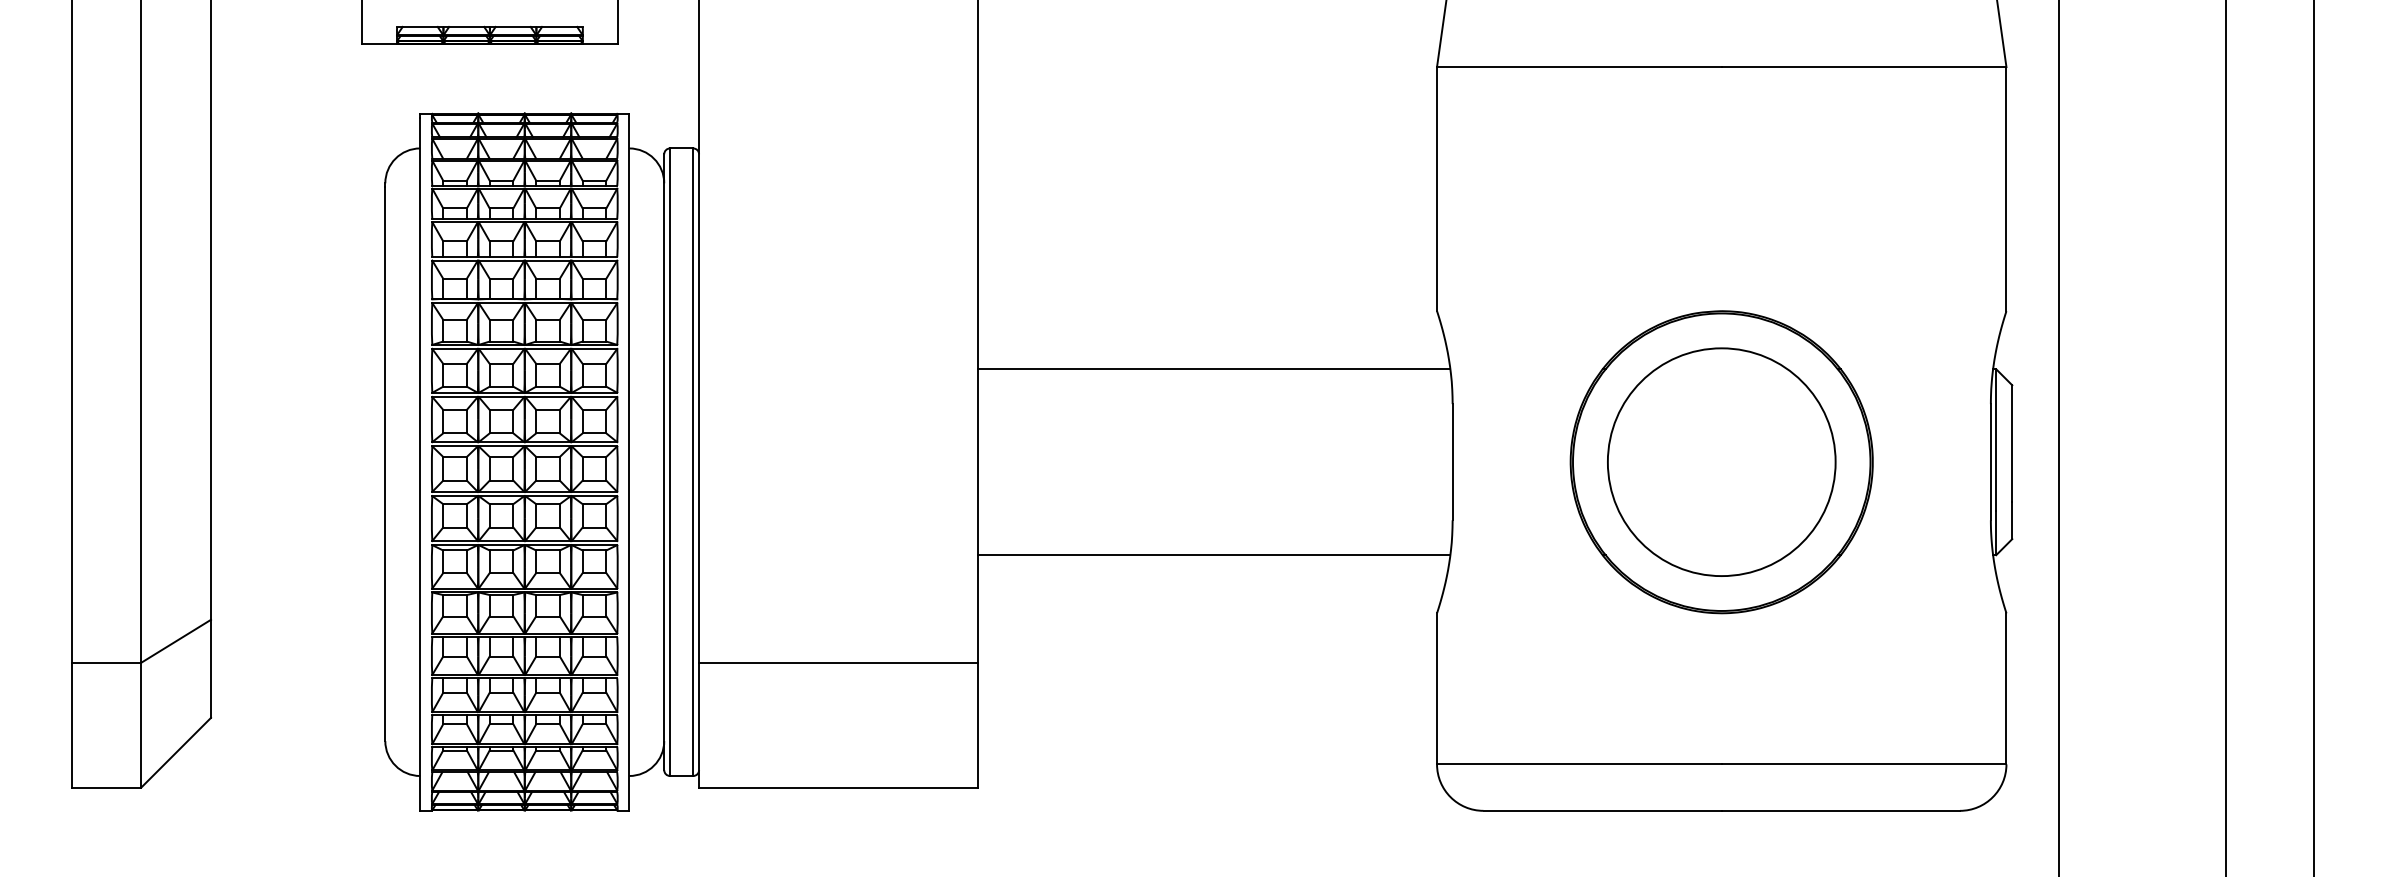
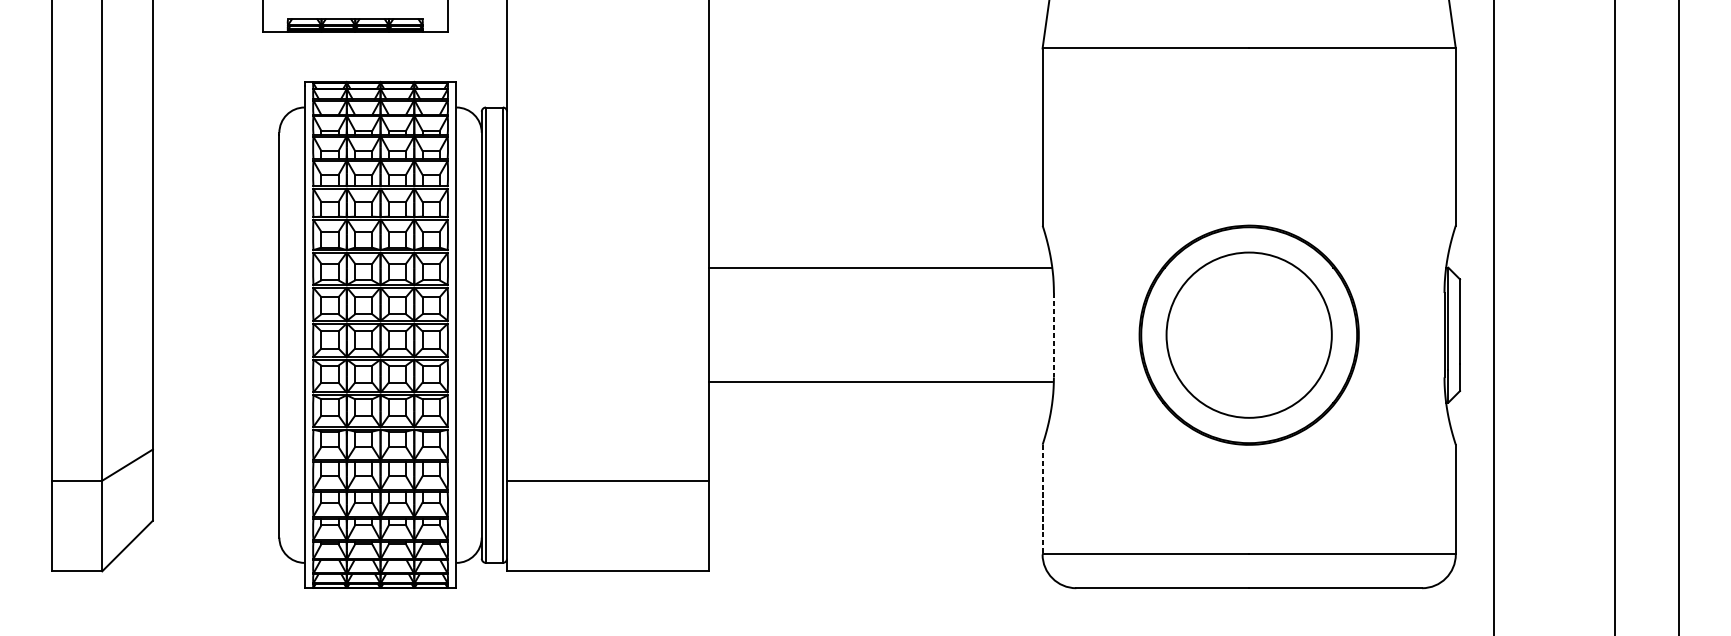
line: (1452, 462) -> (1053, 335), solid -> dashed
line: (1214, 555) -> (881, 382), moved
line: (1437, 688) -> (1042, 499), solid -> dashed

